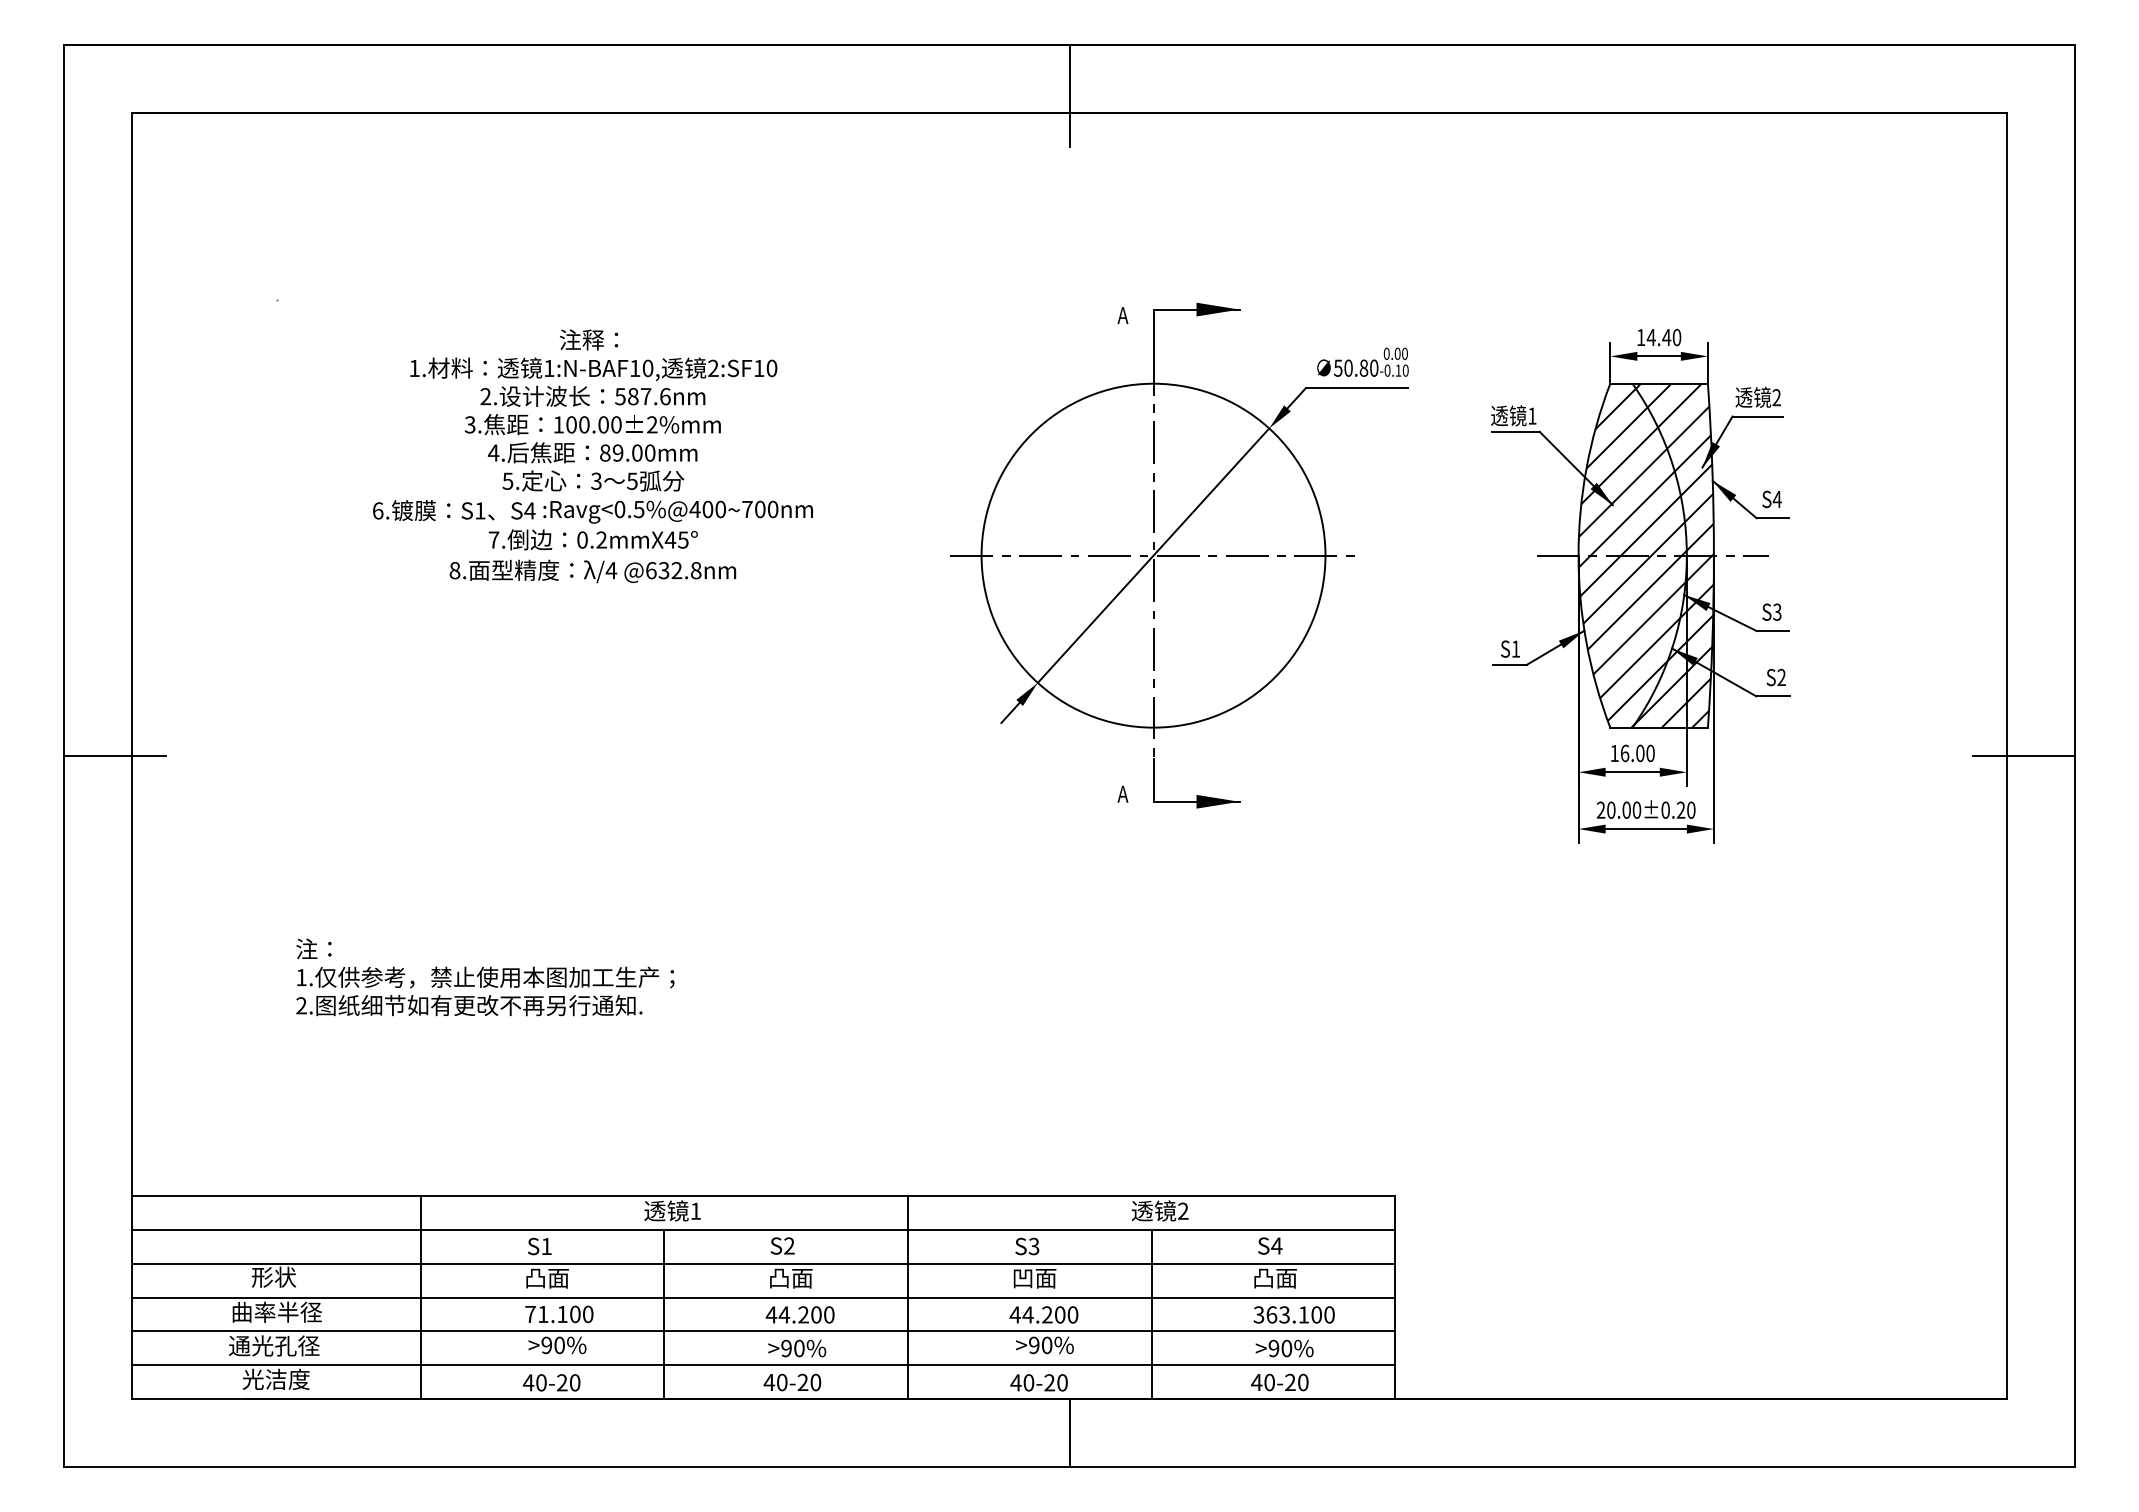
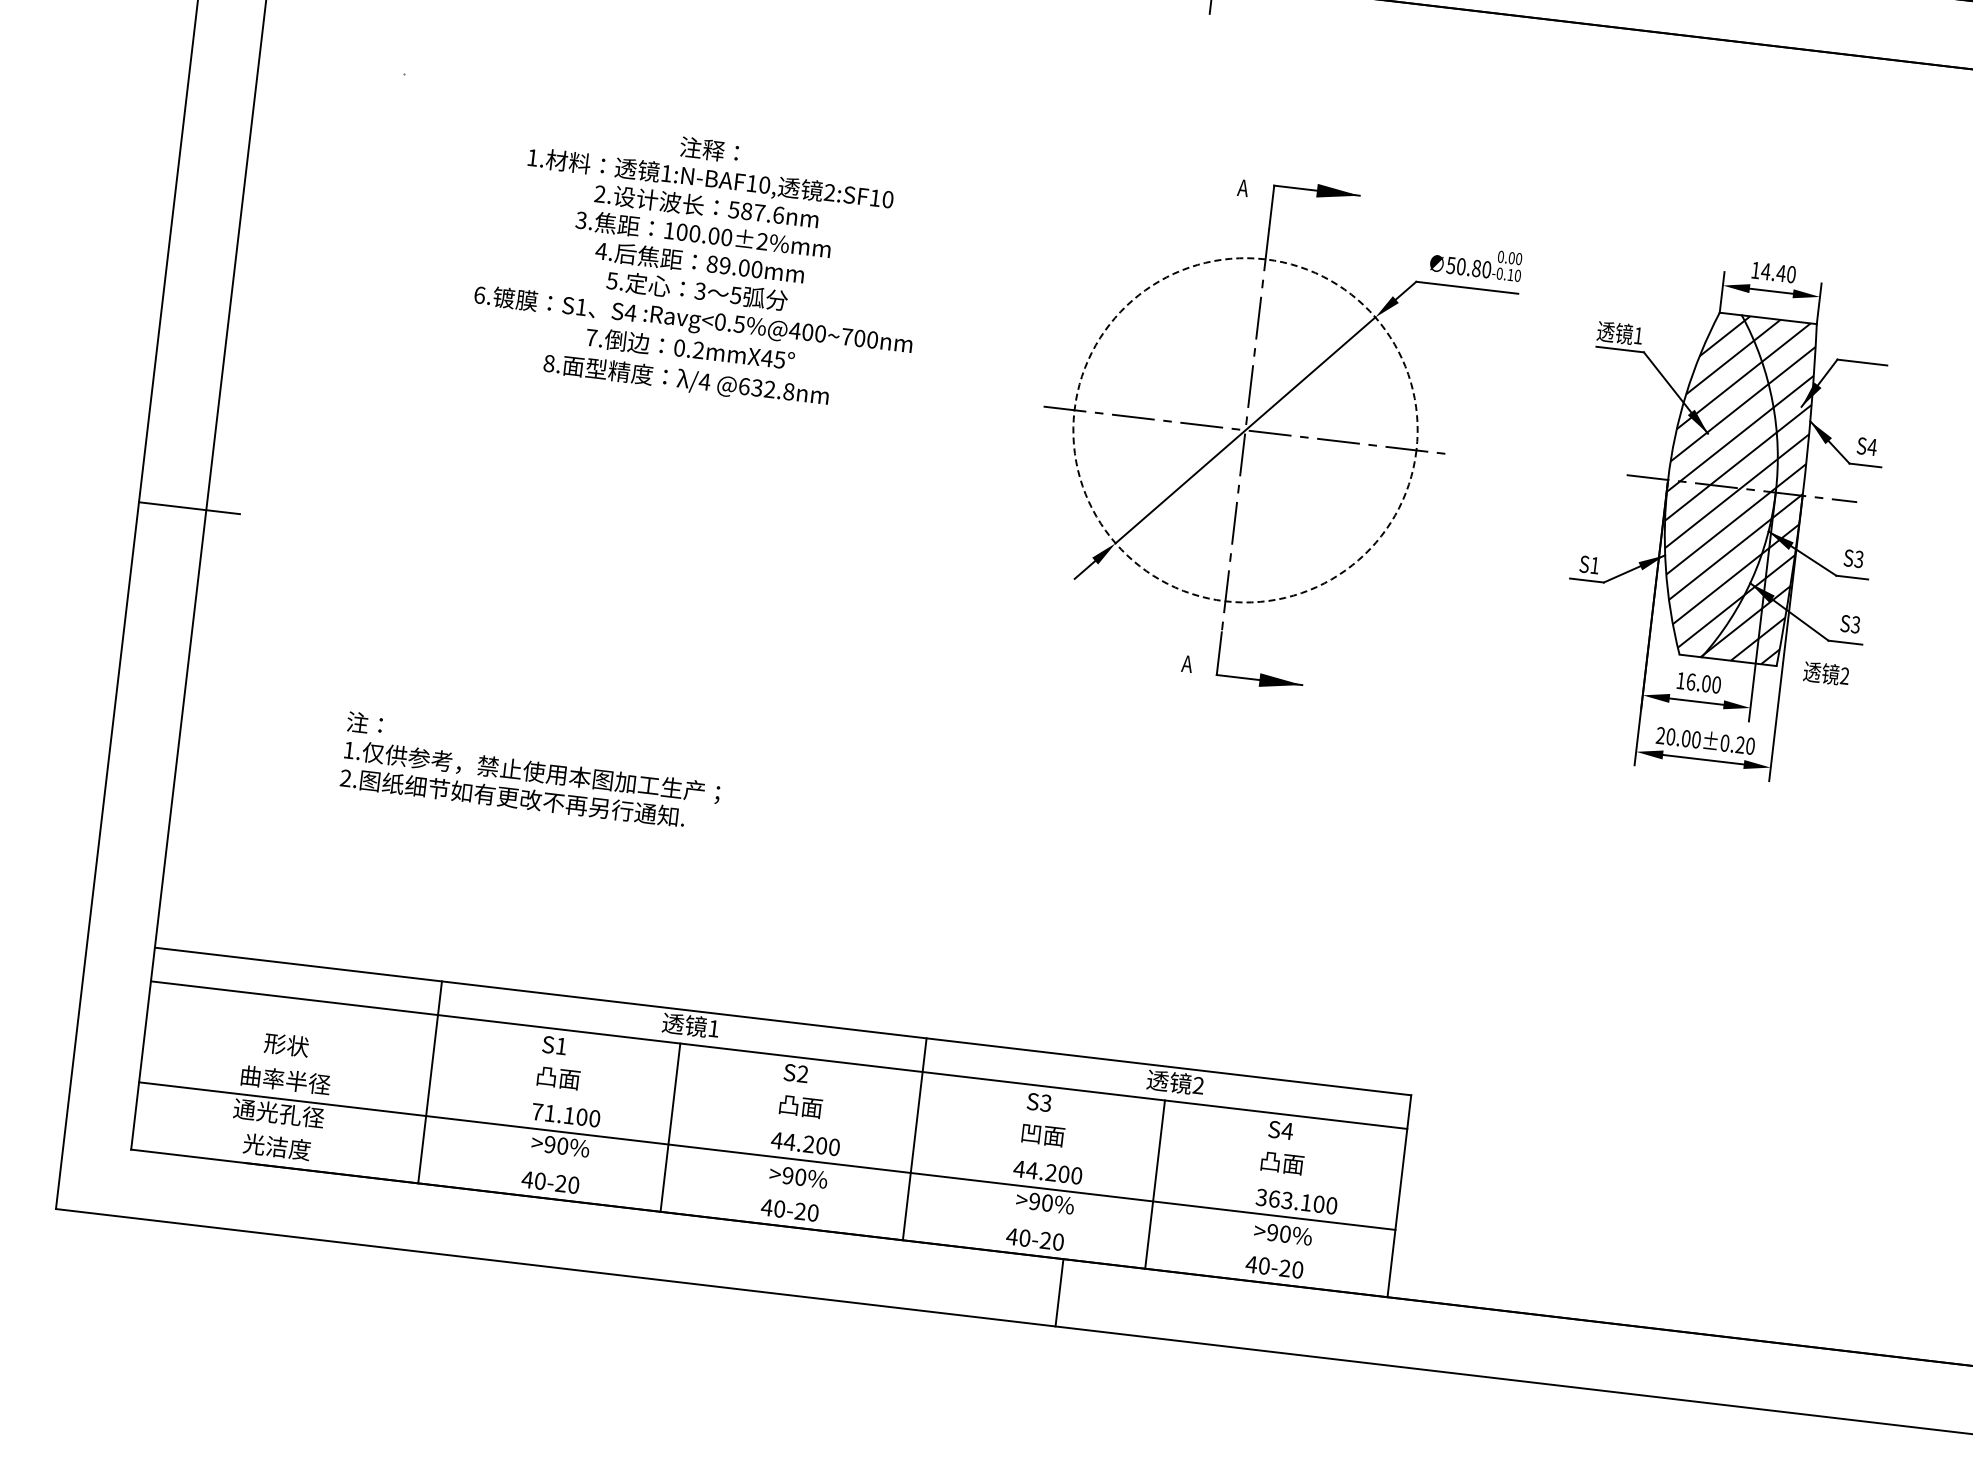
text: (1757, 396) -> (1825, 672), moved
circle: (1153, 555) -> (1245, 430), solid -> dashed
text: (1781, 677) -> (1855, 624), S2 -> S3
line: (763, 1263) -> (775, 1088), removed
line: (763, 1297) -> (771, 1122), removed
line: (763, 1365) -> (763, 1189), removed

